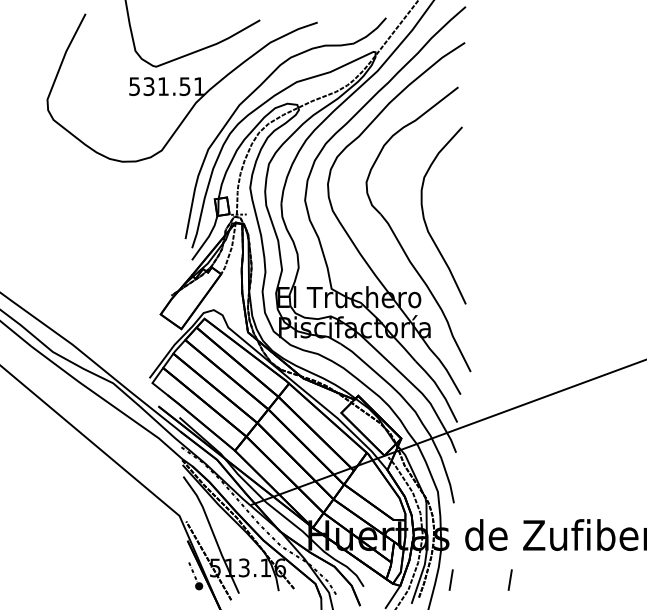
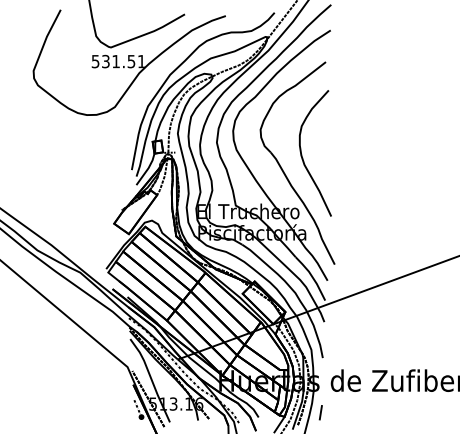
line: (509, 579) -> (362, 412), removed

